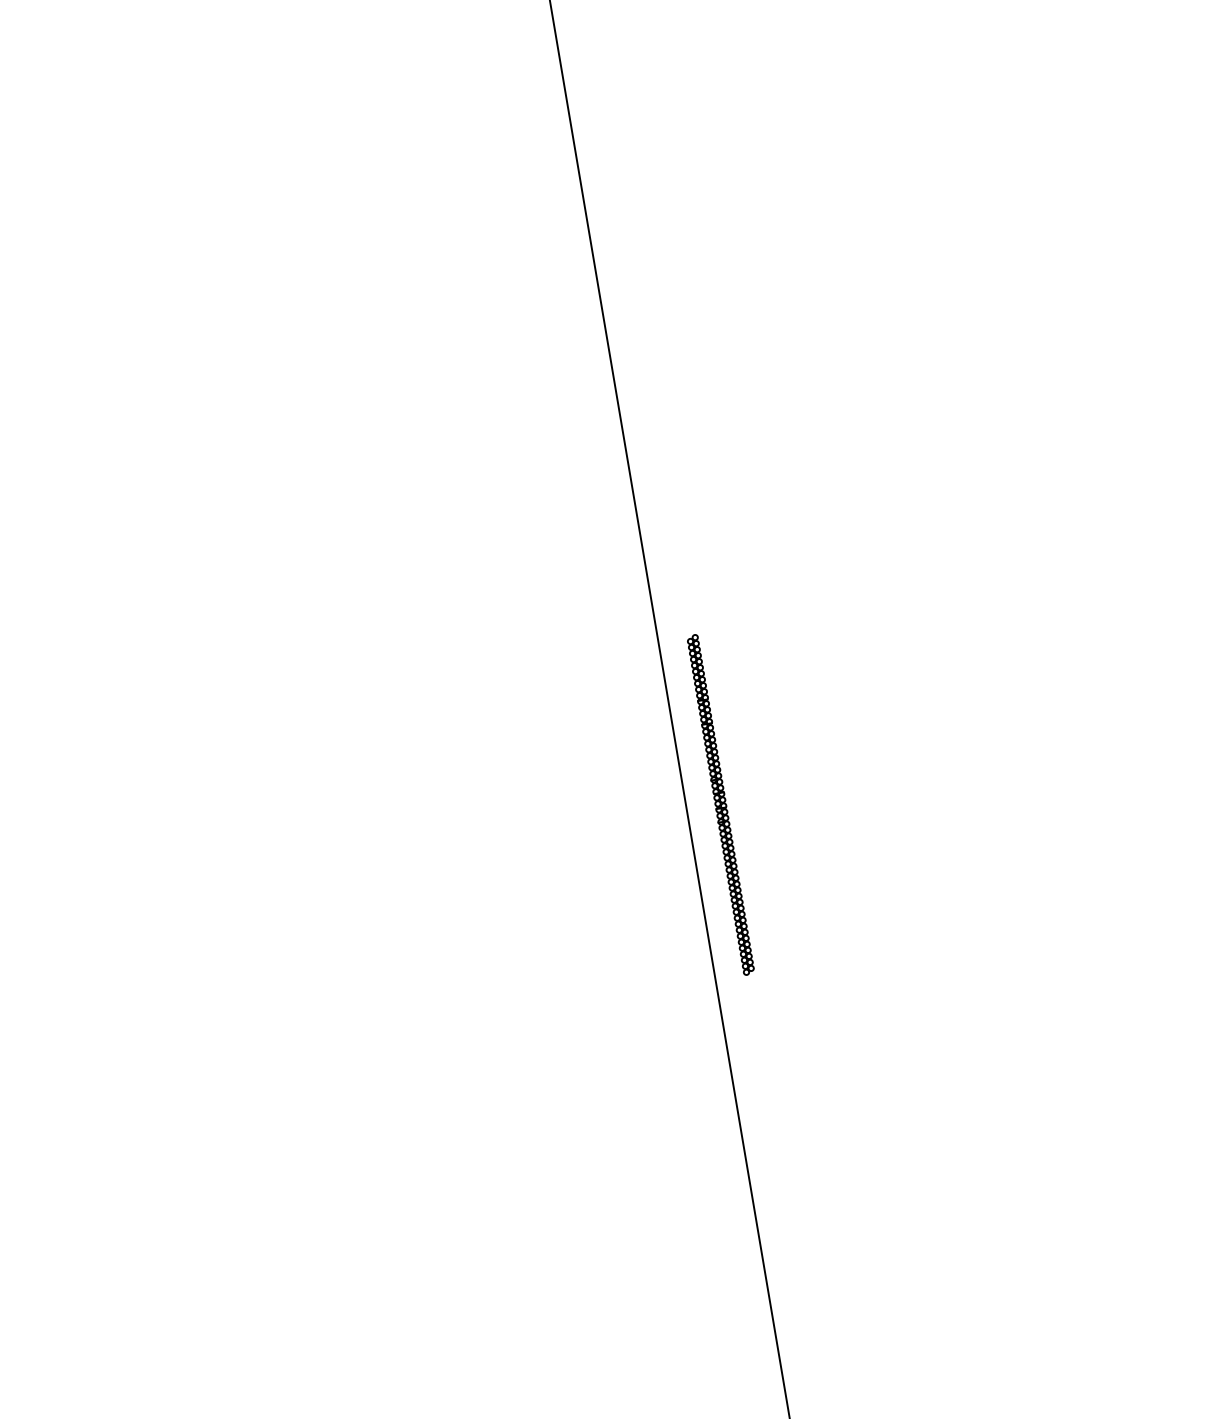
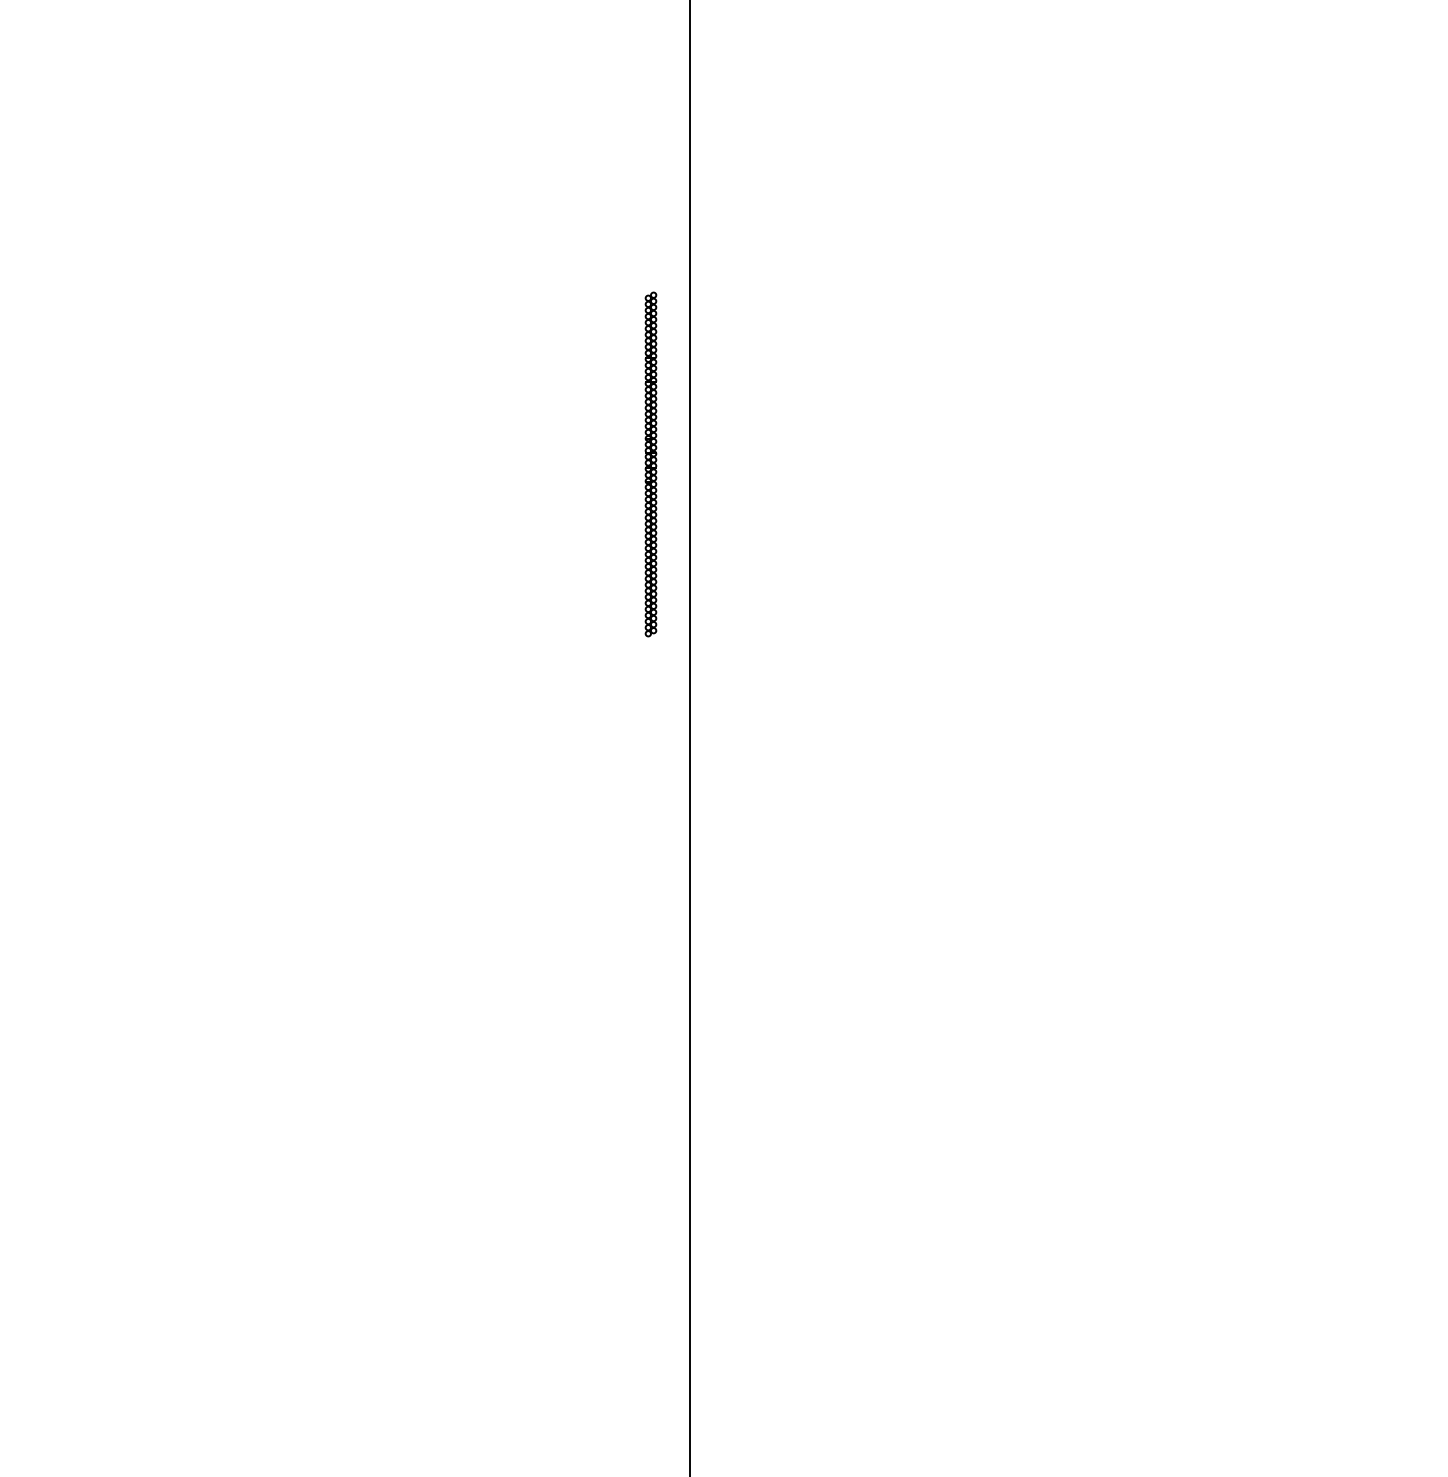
part: (720, 805) -> (650, 464), moved

